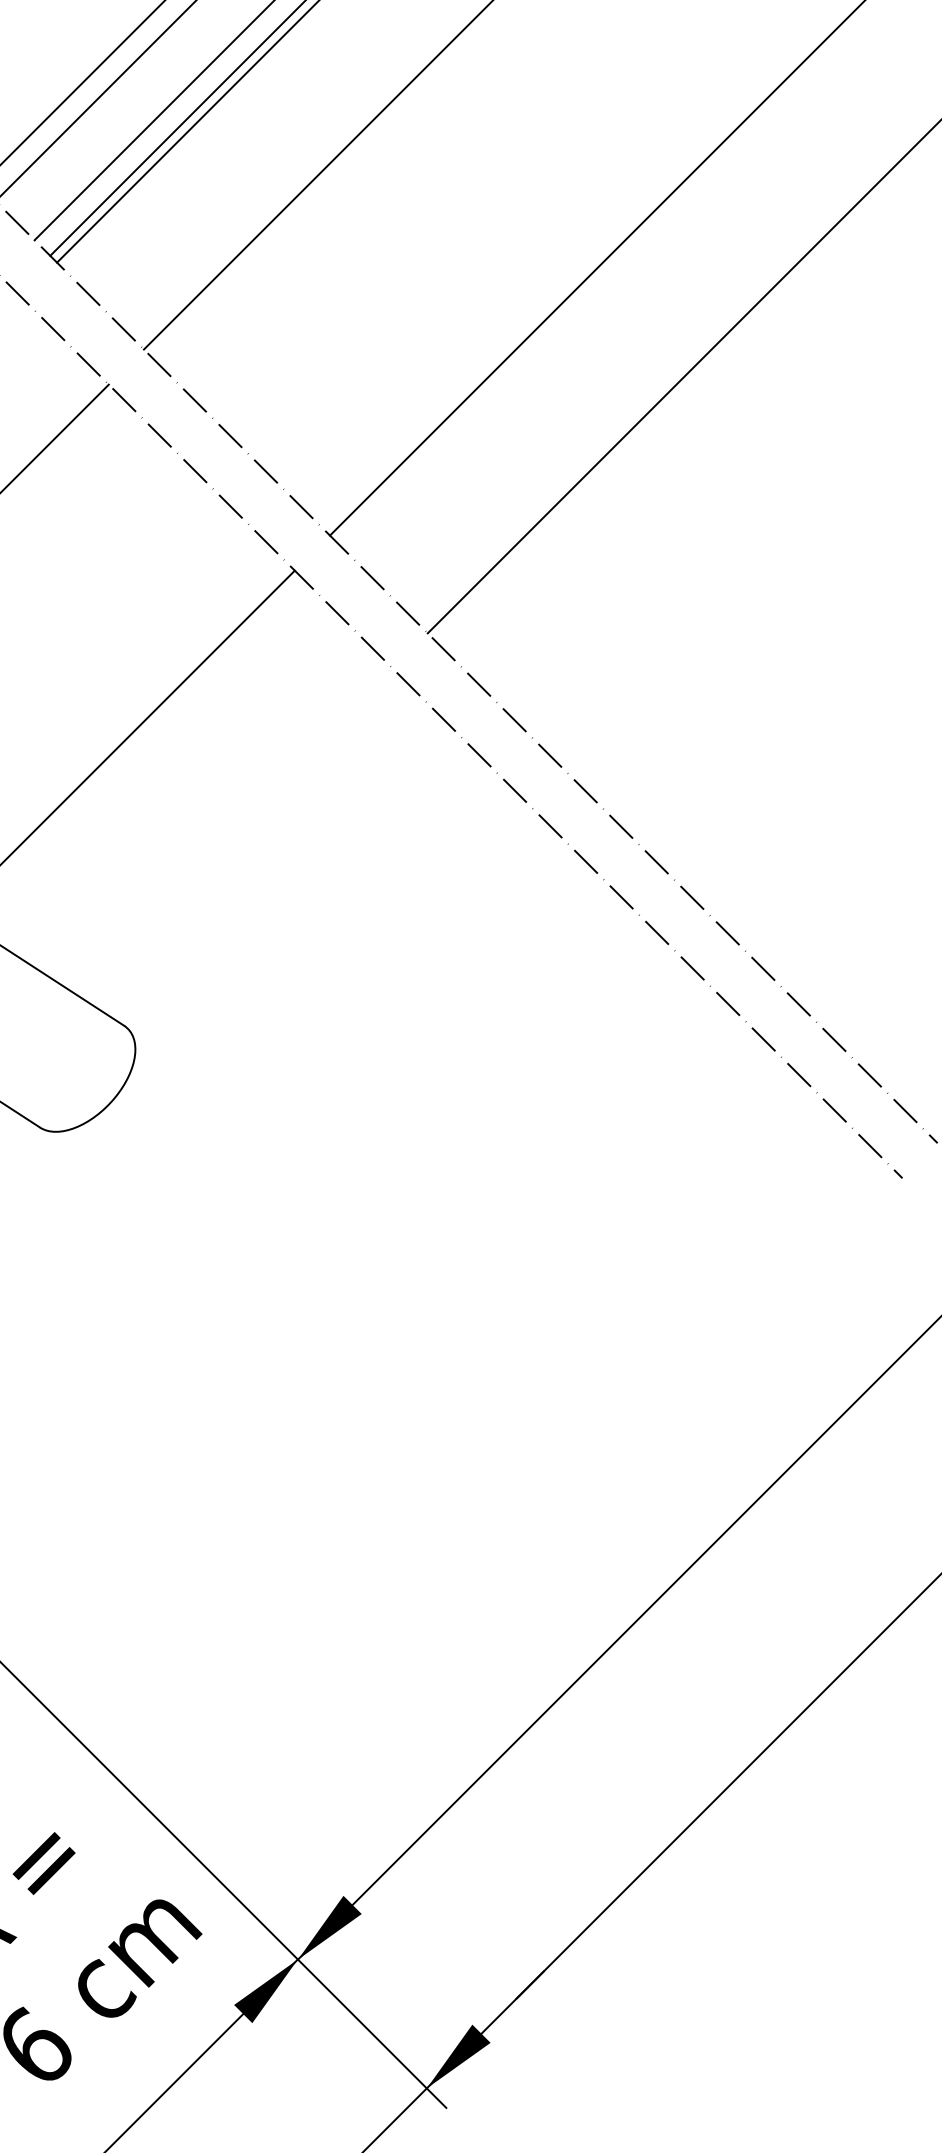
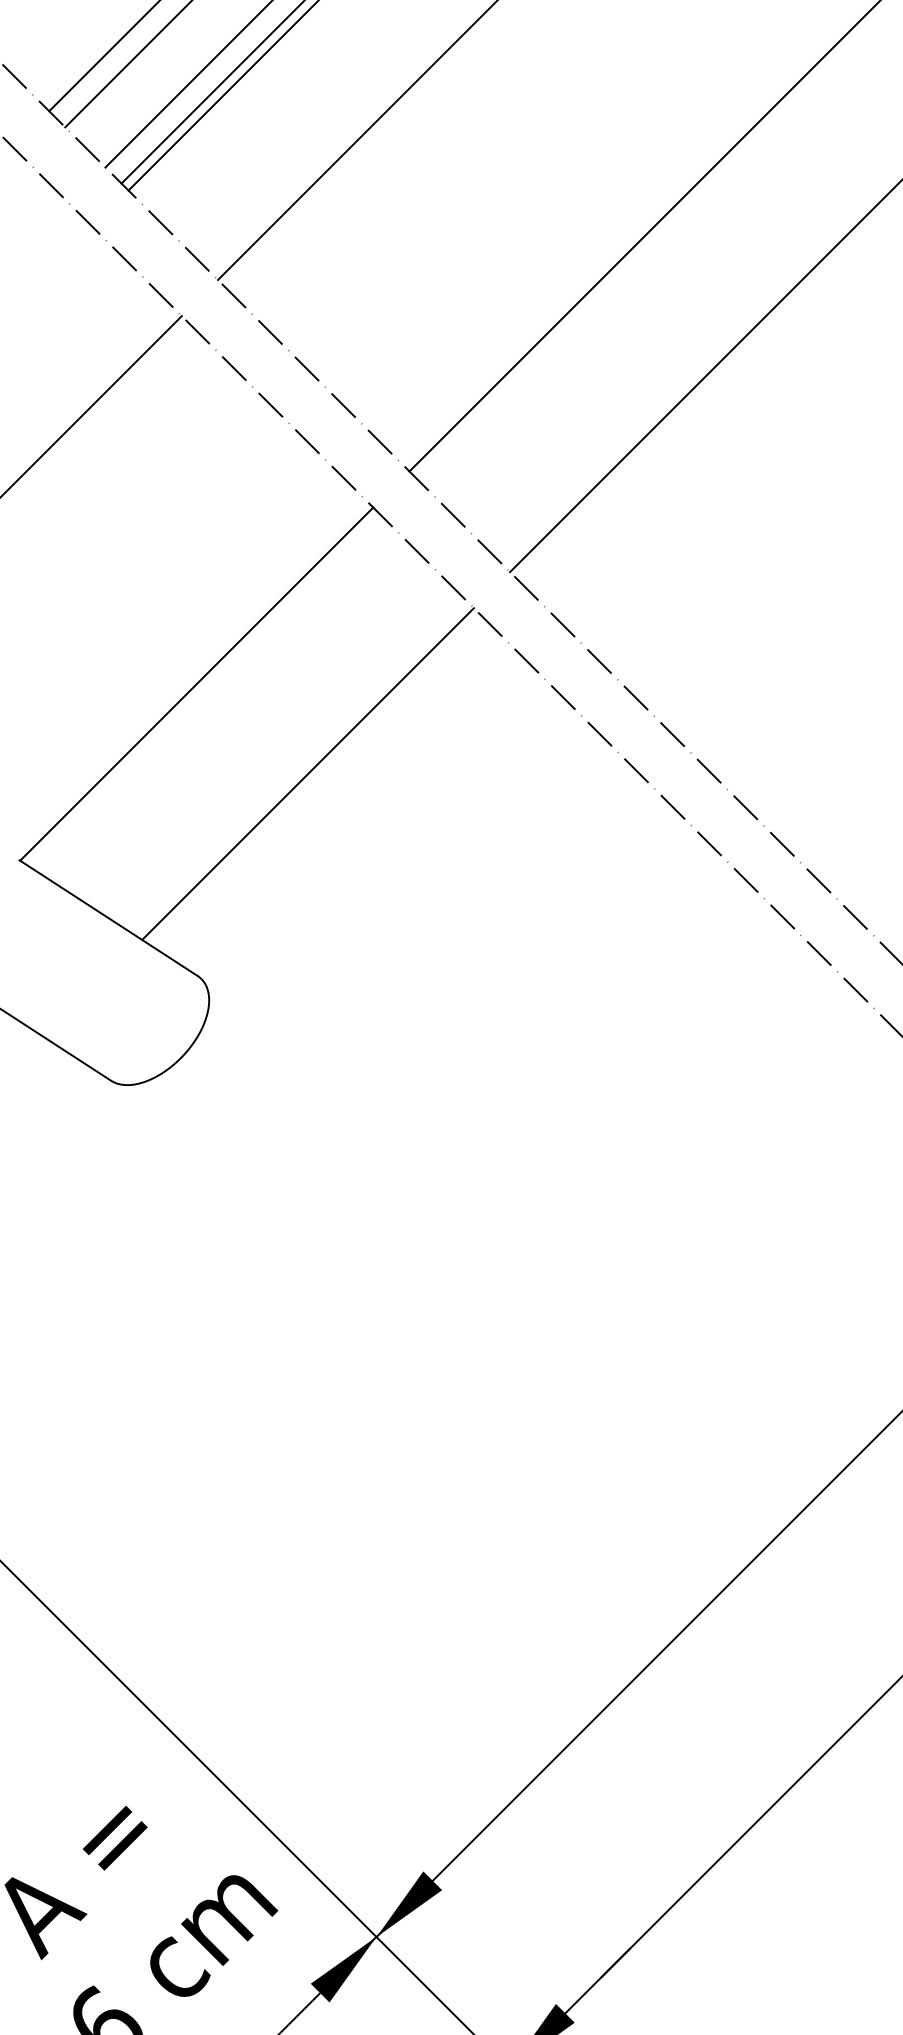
line: (231, 829) -> (308, 773), added

